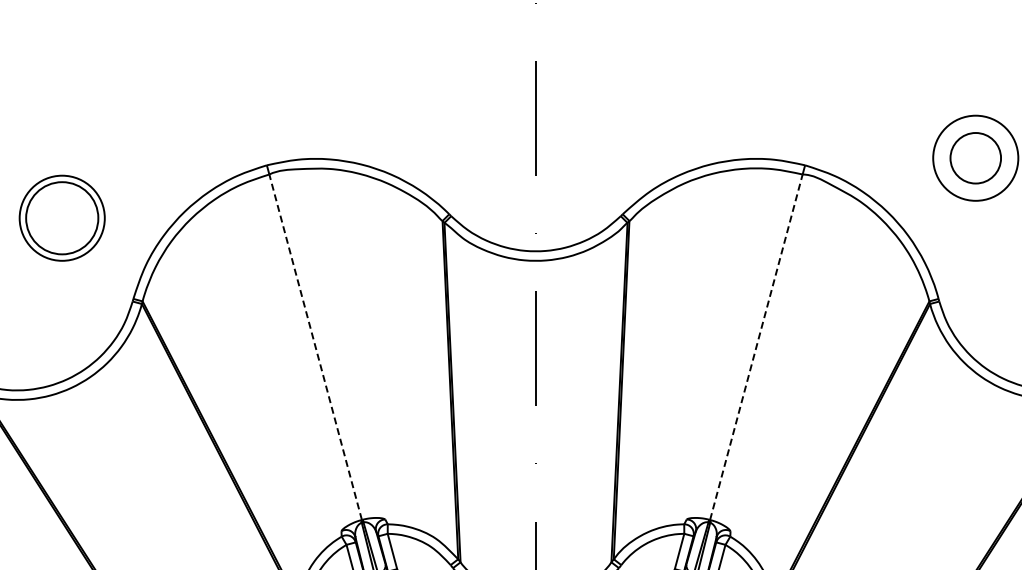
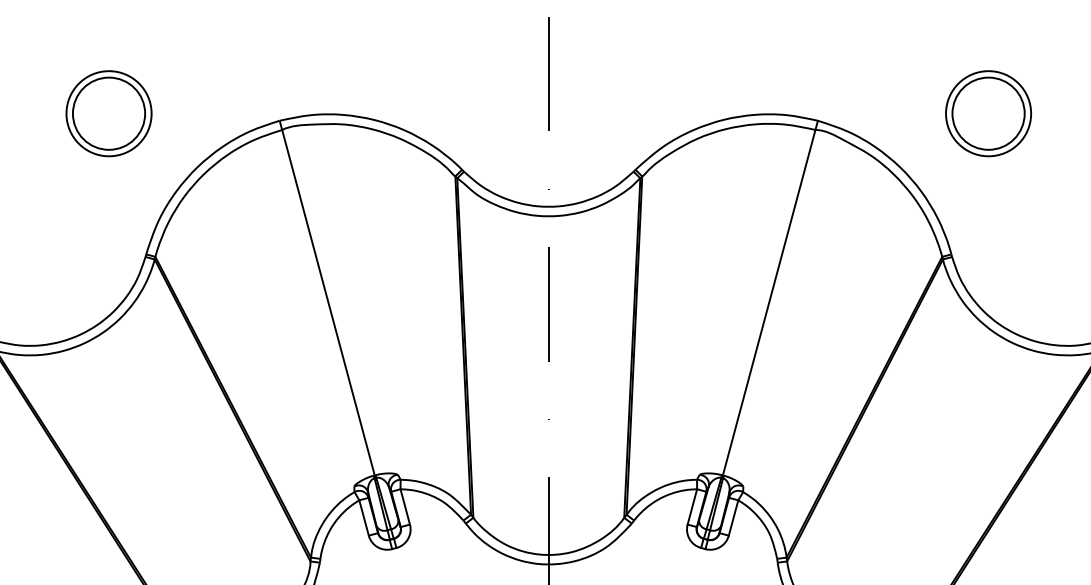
circle: (975, 158) -> (988, 113), size x1.43
part: (61, 218) -> (108, 113), moved
line: (315, 347) -> (328, 302), dashed -> solid
line: (756, 347) -> (769, 302), dashed -> solid

